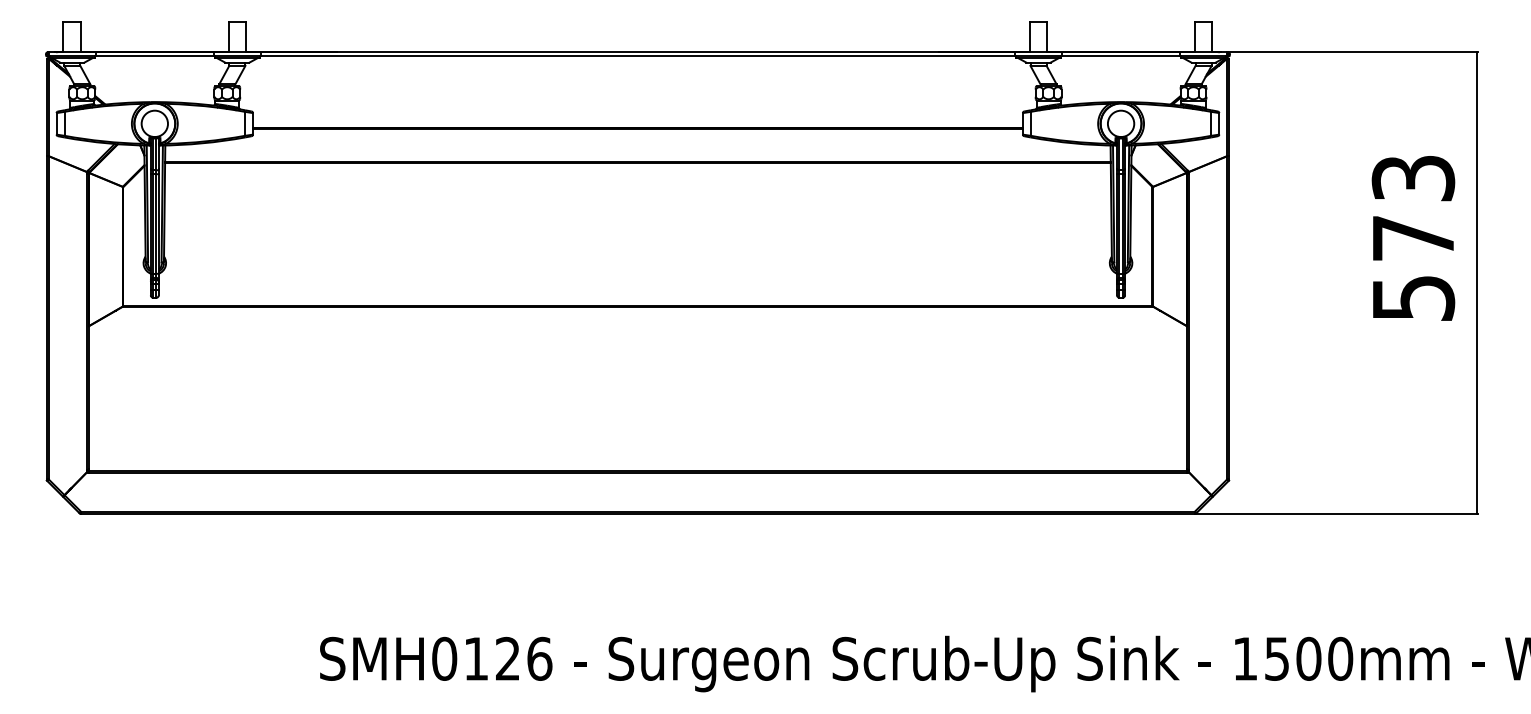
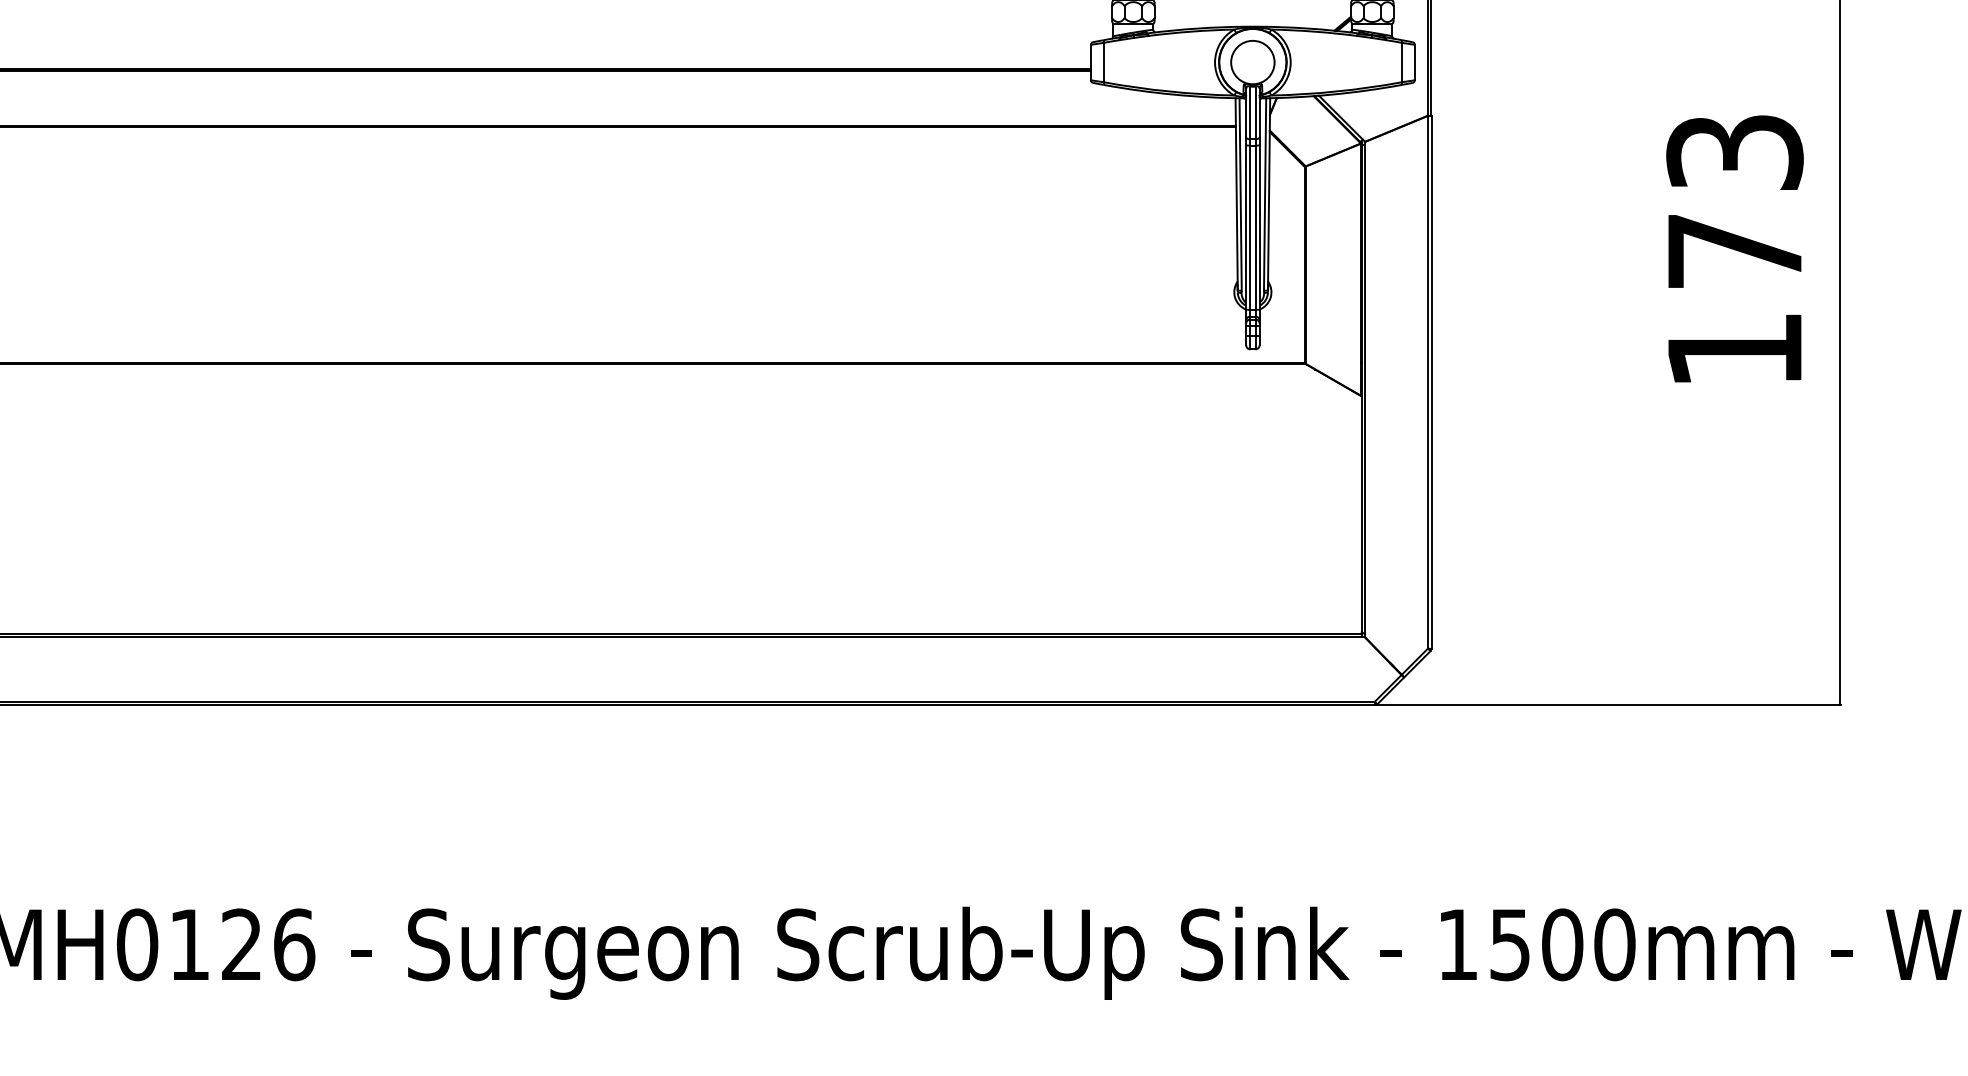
text: (1414, 298) -> (1736, 350), 573 -> 173

